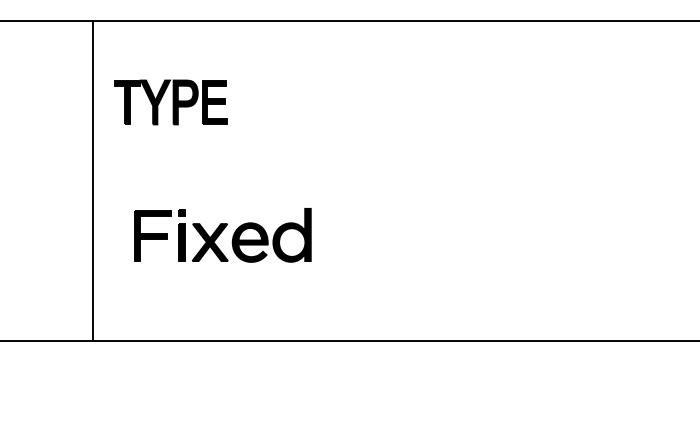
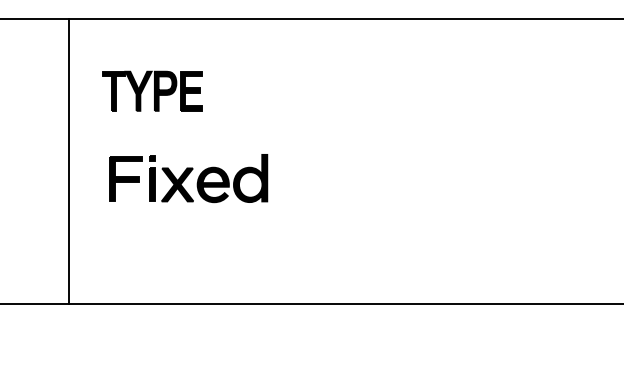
line: (92, 181) -> (68, 161), moved
part: (222, 235) -> (188, 178), moved

